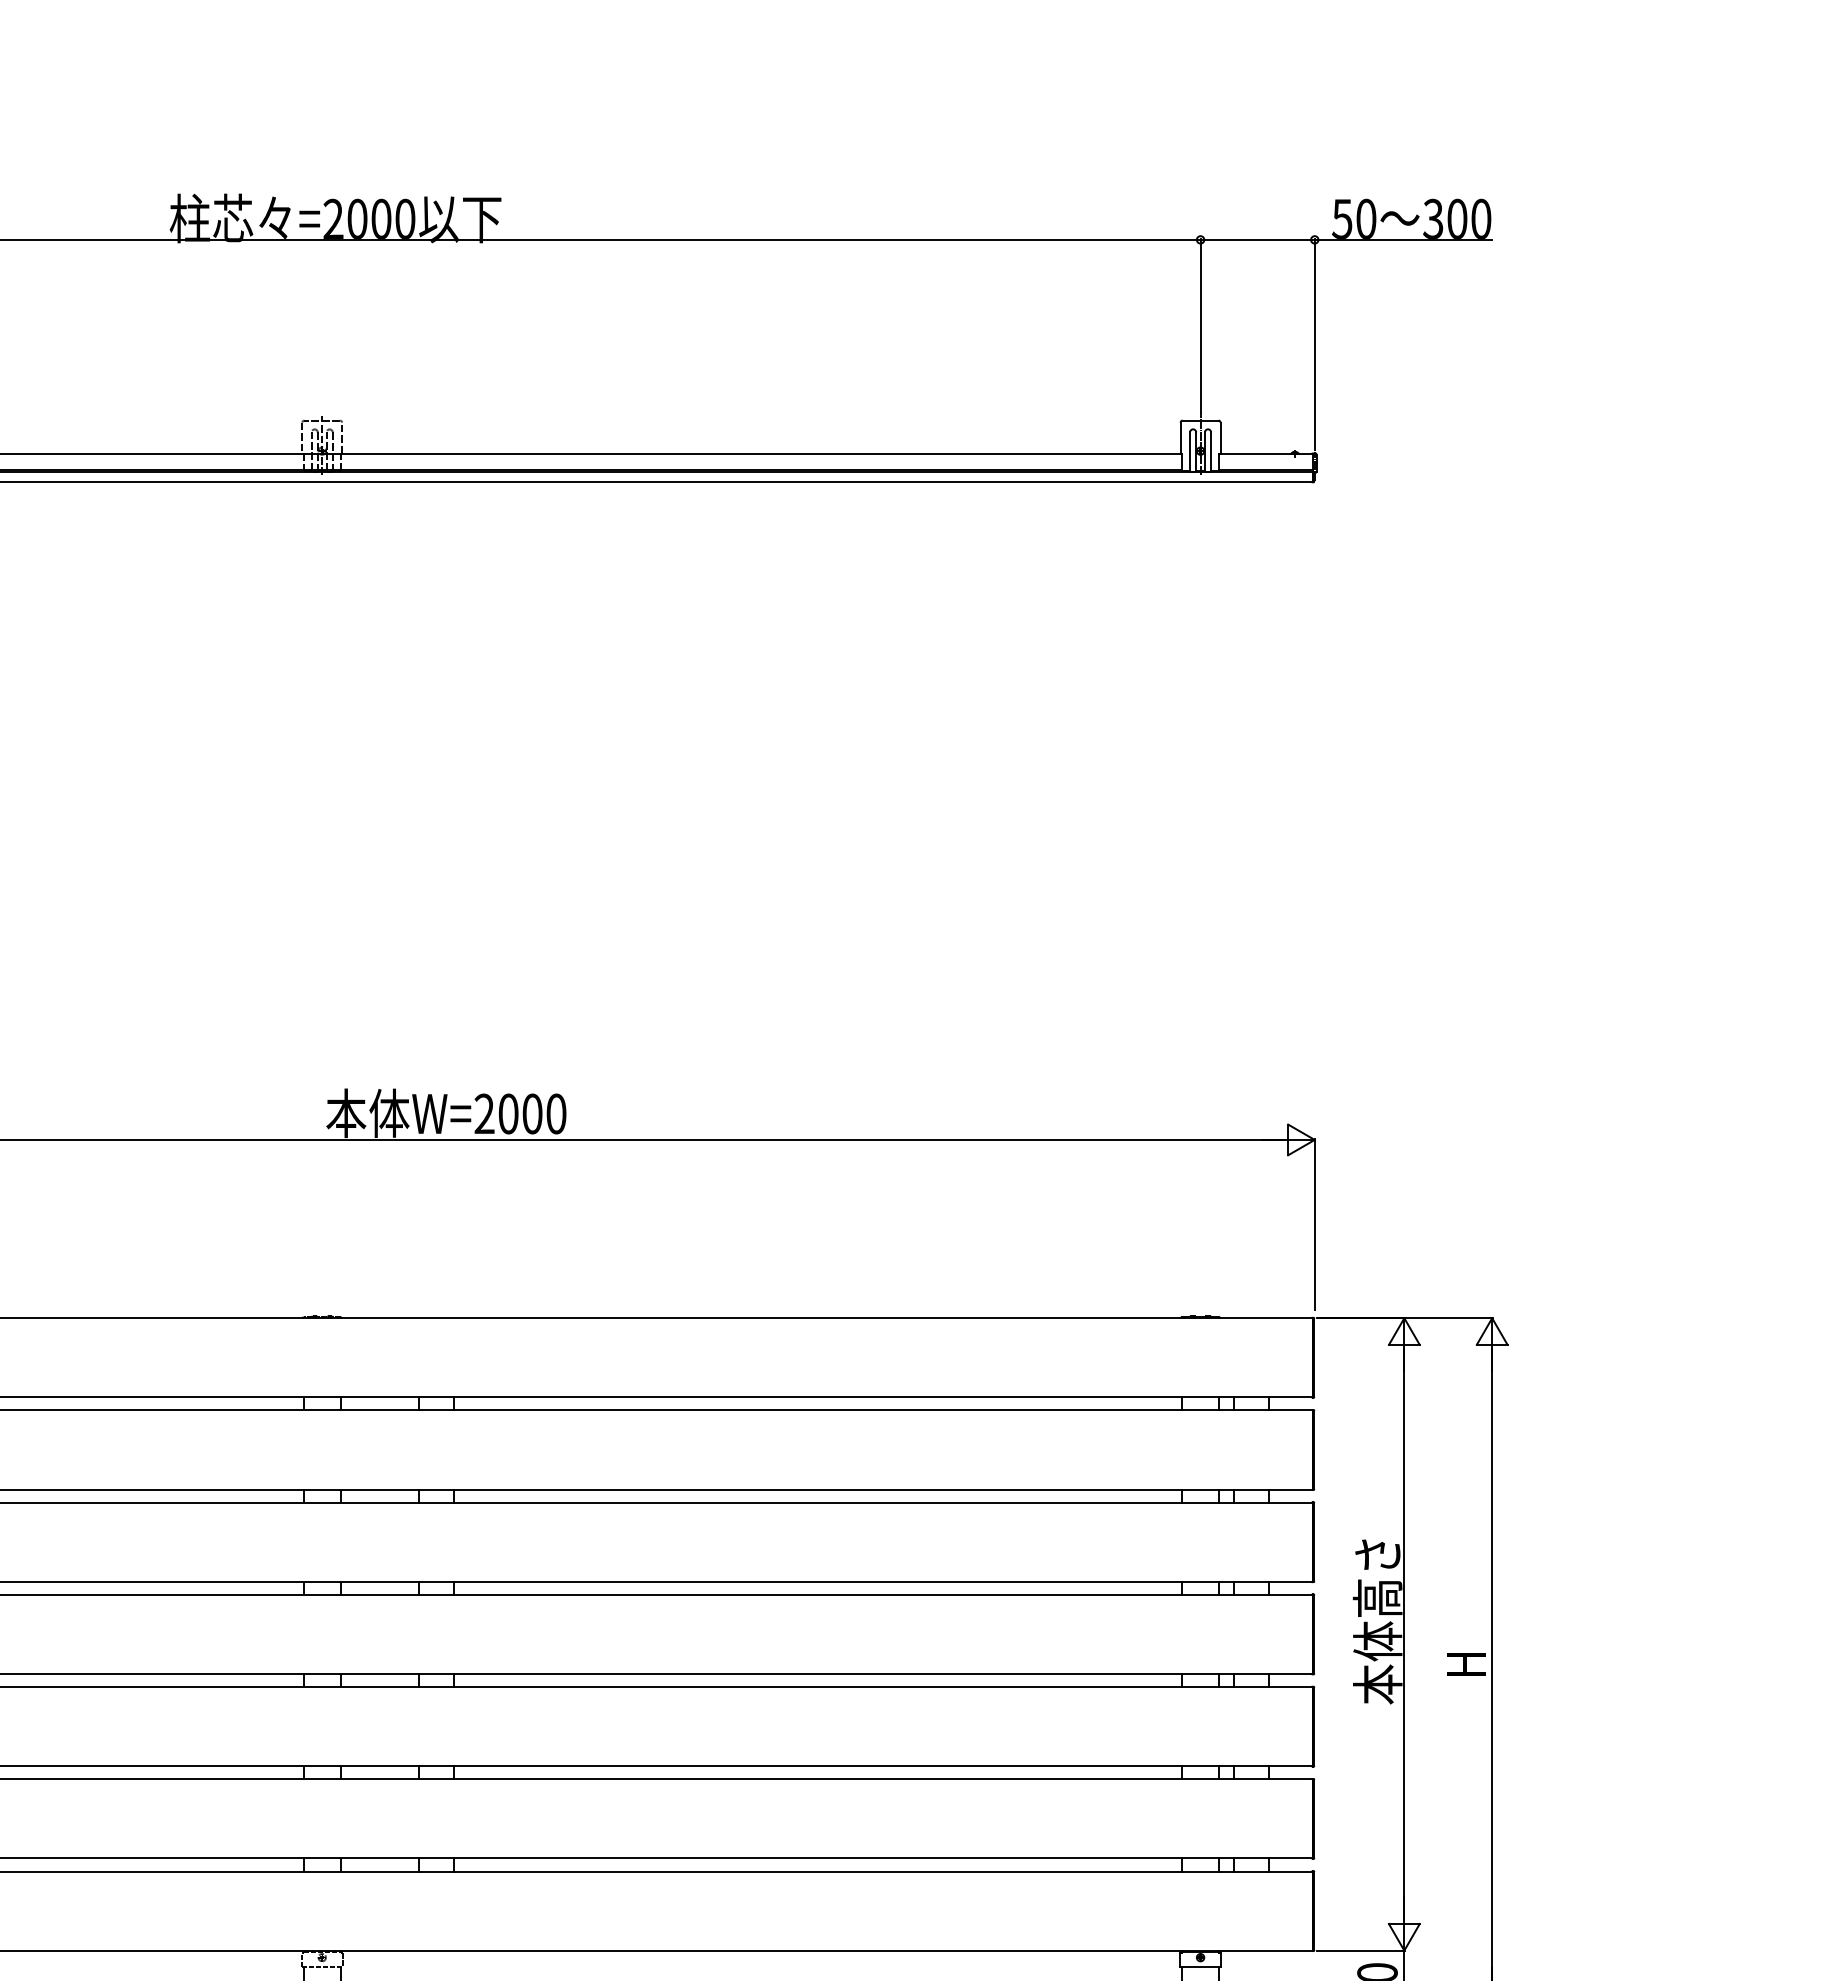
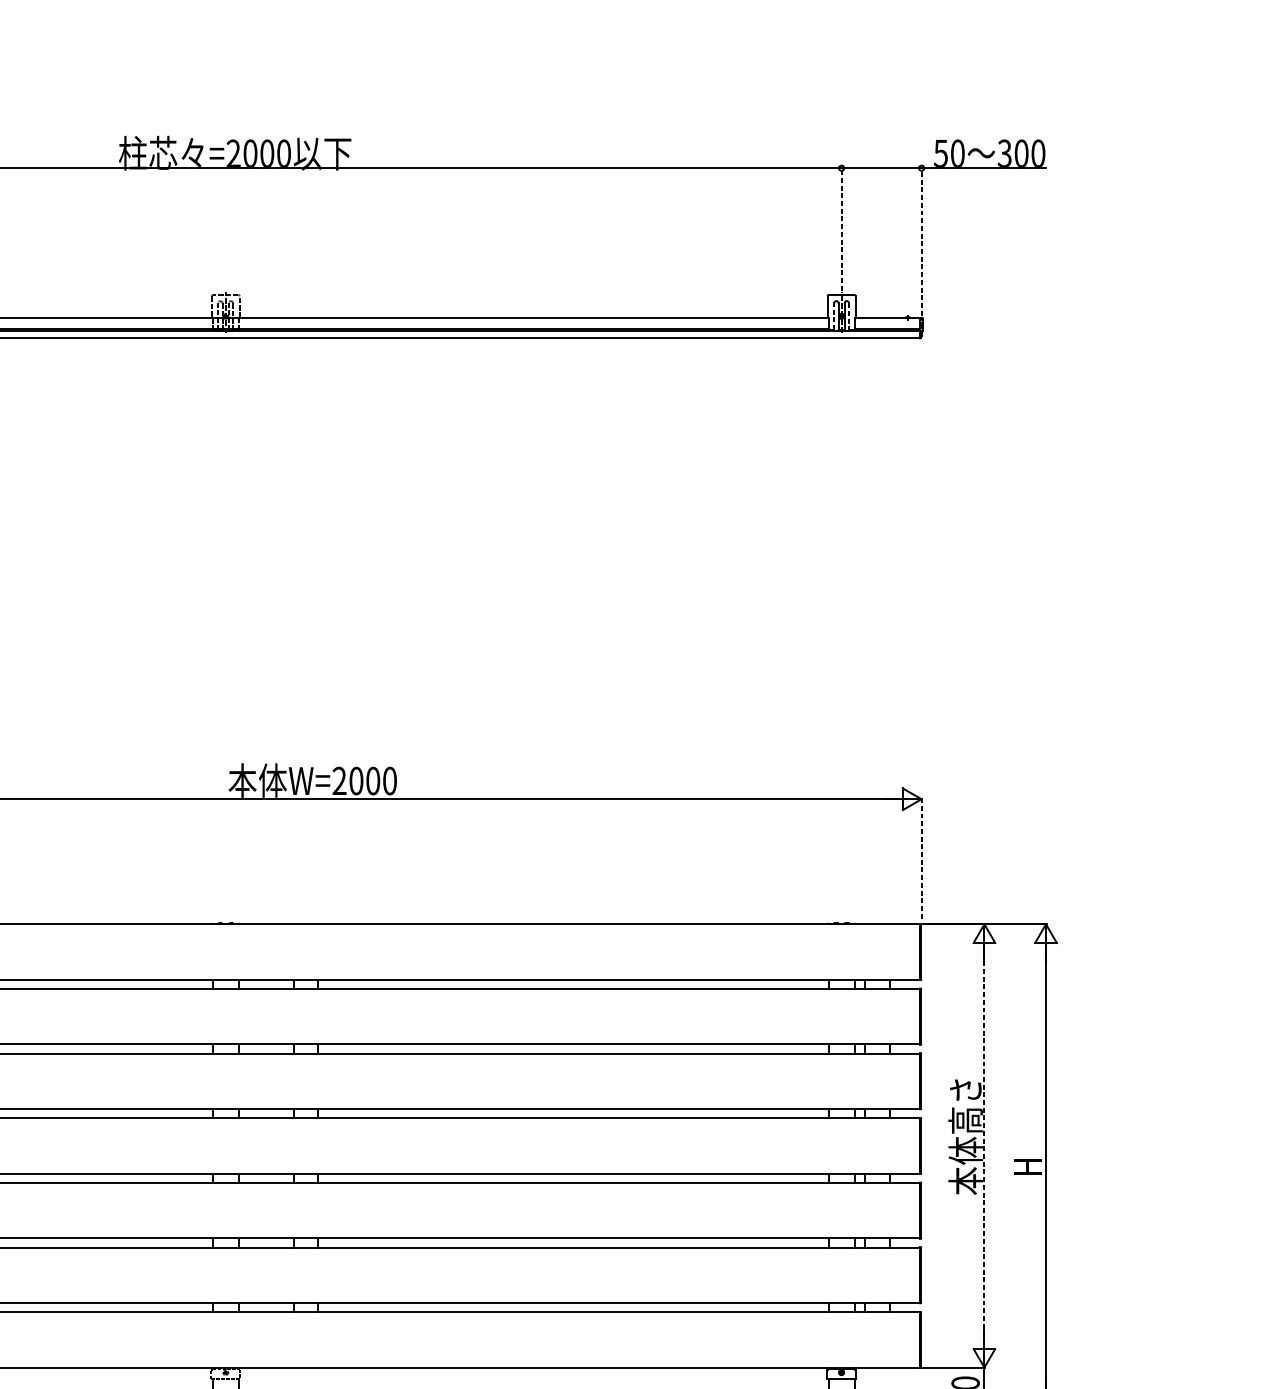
line: (1200, 326) -> (841, 228), solid -> dashed
line: (1314, 344) -> (921, 241), solid -> dashed
line: (1190, 451) -> (834, 316), solid -> dashed
line: (1211, 452) -> (849, 317), solid -> dashed
line: (1314, 1224) -> (921, 858), solid -> dashed
line: (1404, 1634) -> (984, 1146), solid -> dashed

